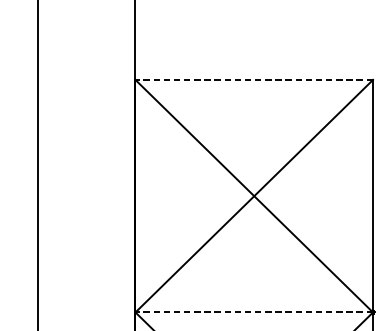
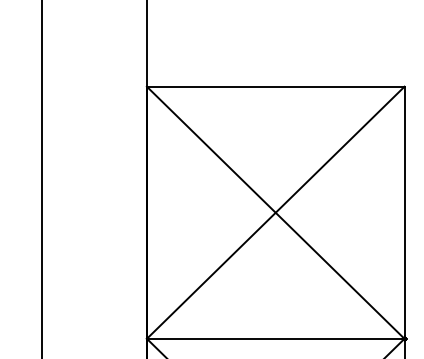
line: (254, 79) -> (275, 86), dashed -> solid
line: (254, 312) -> (275, 338), dashed -> solid

